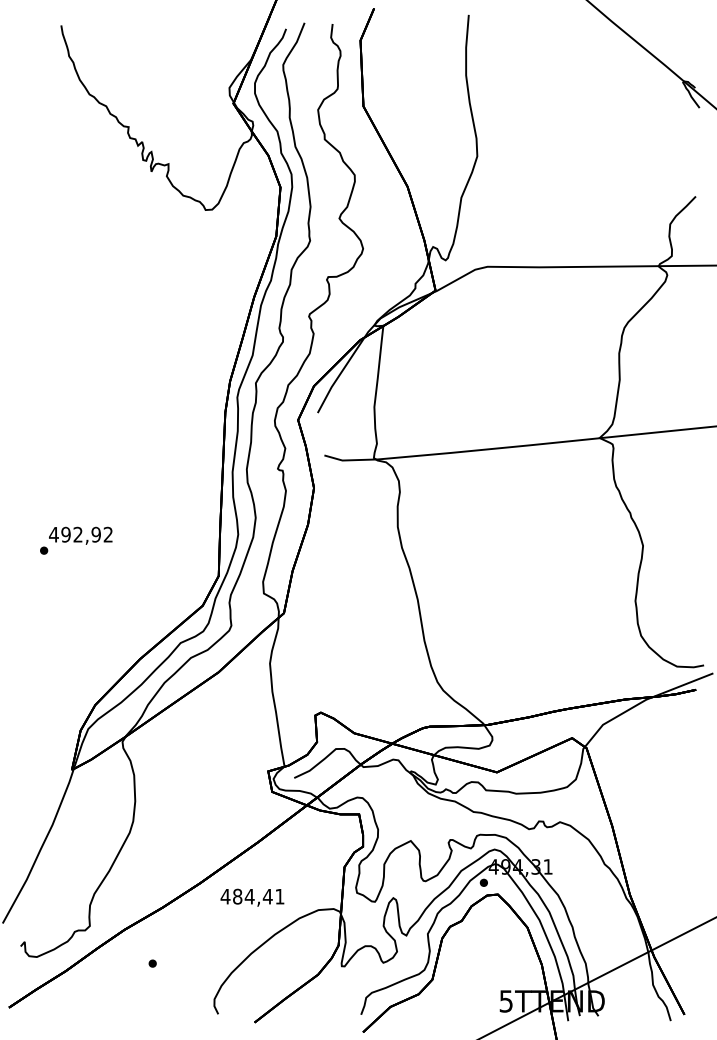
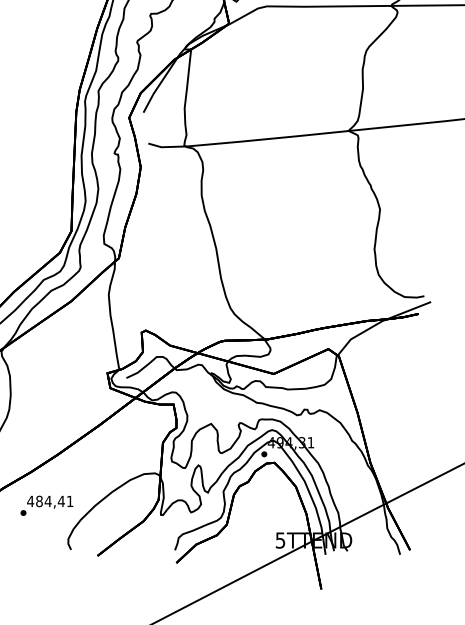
text: (252, 897) -> (50, 502), moved

